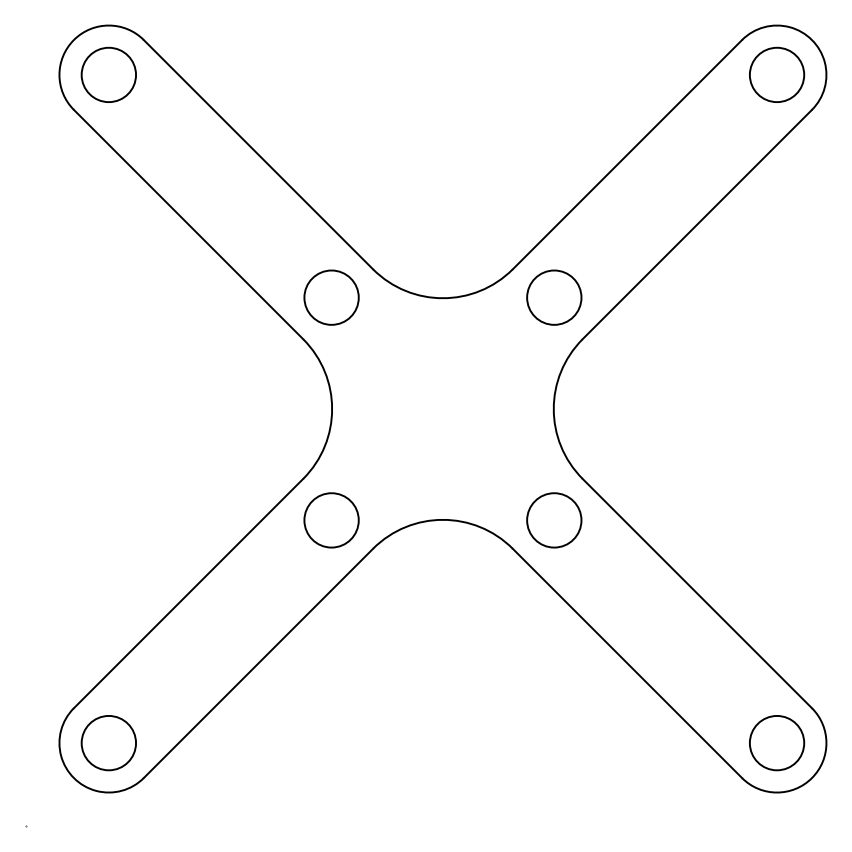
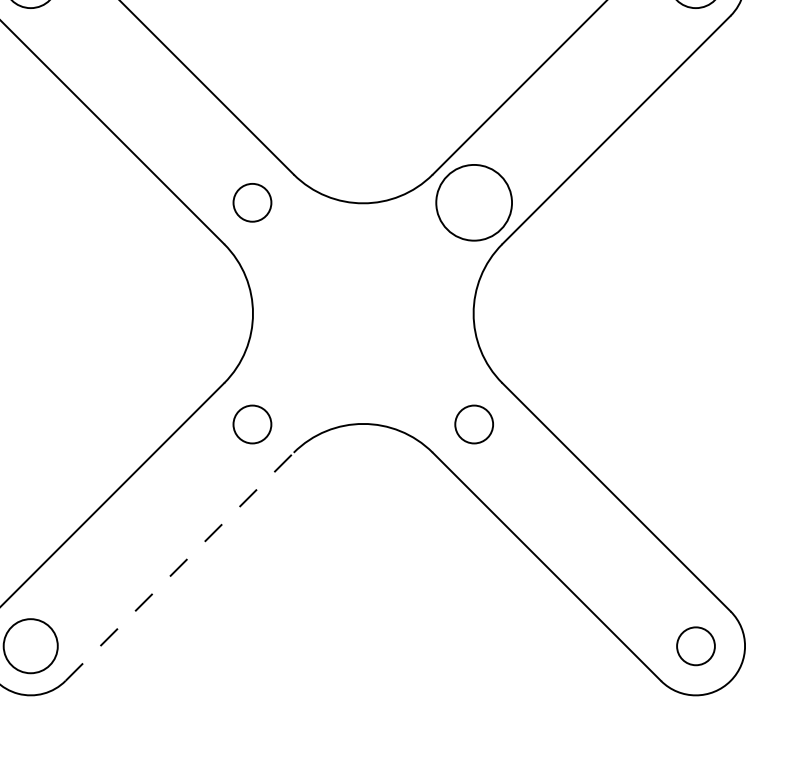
circle: (331, 297) -> (252, 202), size x0.7
circle: (554, 297) -> (474, 202), size x1.4
circle: (331, 520) -> (252, 424), size x0.7
circle: (554, 520) -> (474, 424), size x0.7
line: (258, 663) -> (179, 566), solid -> dashed
circle: (777, 743) -> (696, 646), size x0.7

